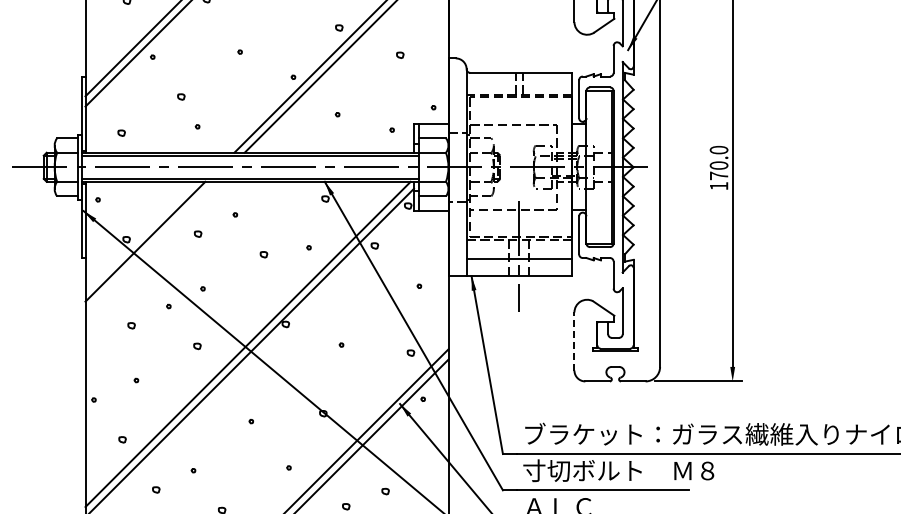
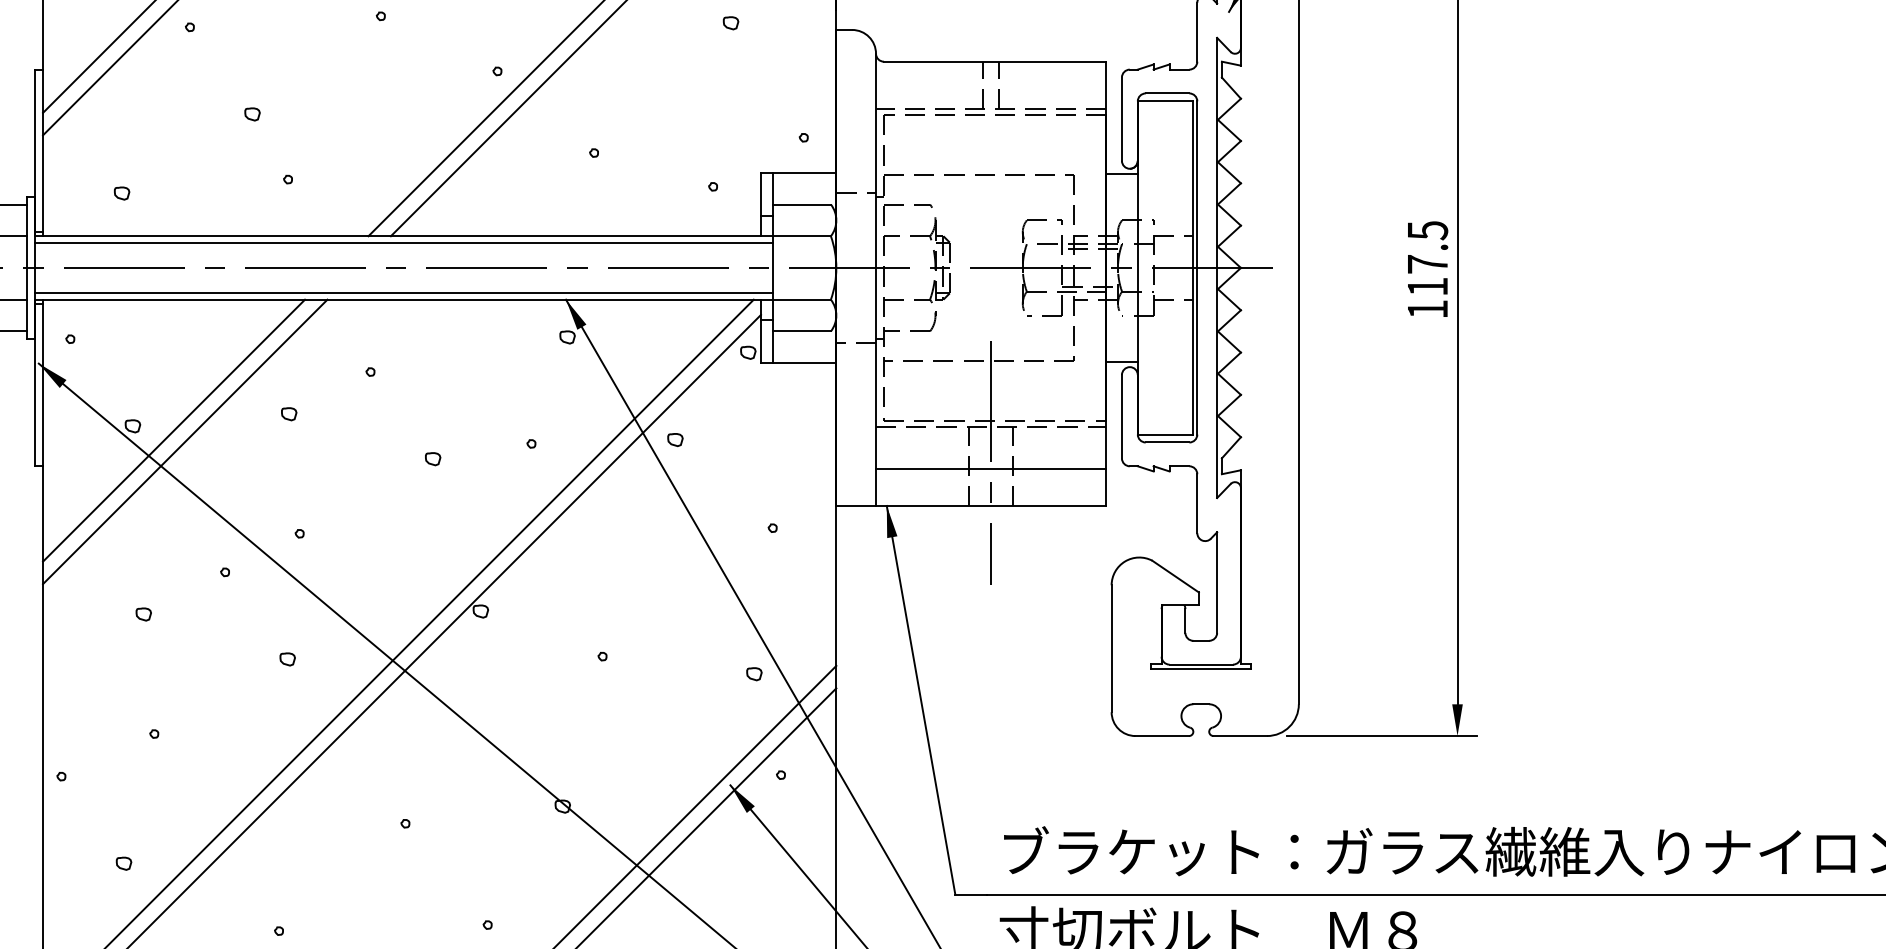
text: (718, 162) -> (1426, 257), 170.0 -> 117.5
line: (150, 246) -> (185, 441), added
line: (574, 341) -> (1111, 648), dashed -> solid

